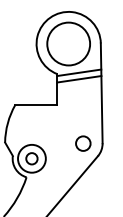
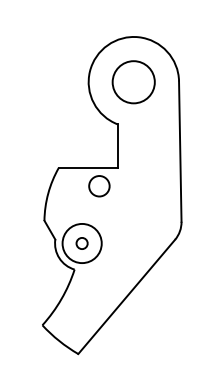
circle: (68, 44) -> (133, 82), size x0.7
line: (79, 72) -> (148, 122), removed
line: (79, 79) -> (148, 131), removed
circle: (83, 143) -> (99, 186), moved
circle: (31, 158) -> (81, 243), size x0.7

